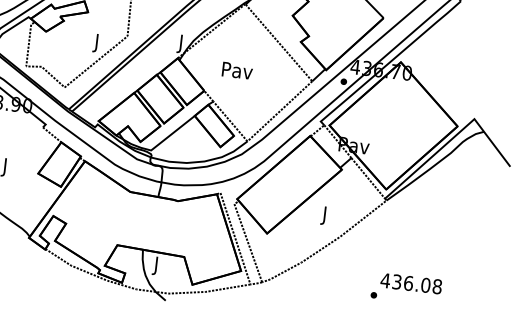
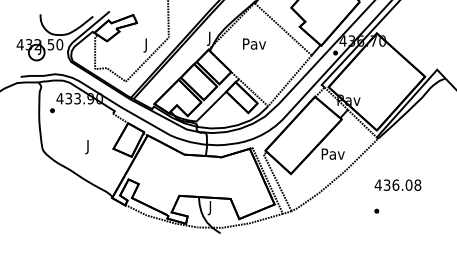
text: (237, 70) -> (254, 43), moved
text: (324, 215) -> (332, 155), J -> Pav
text: (410, 282) -> (397, 184), moved

